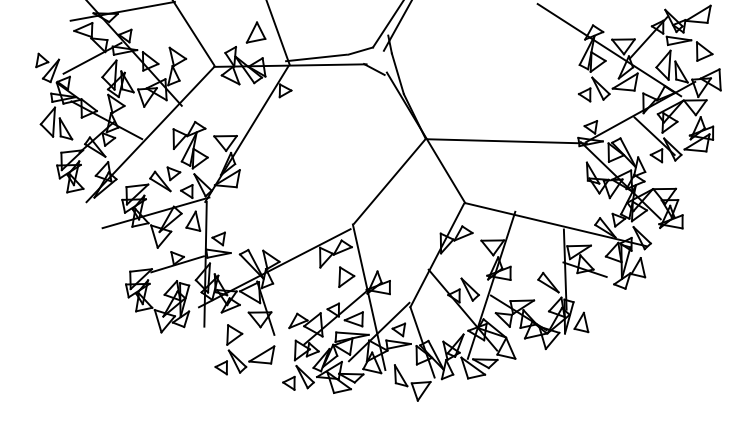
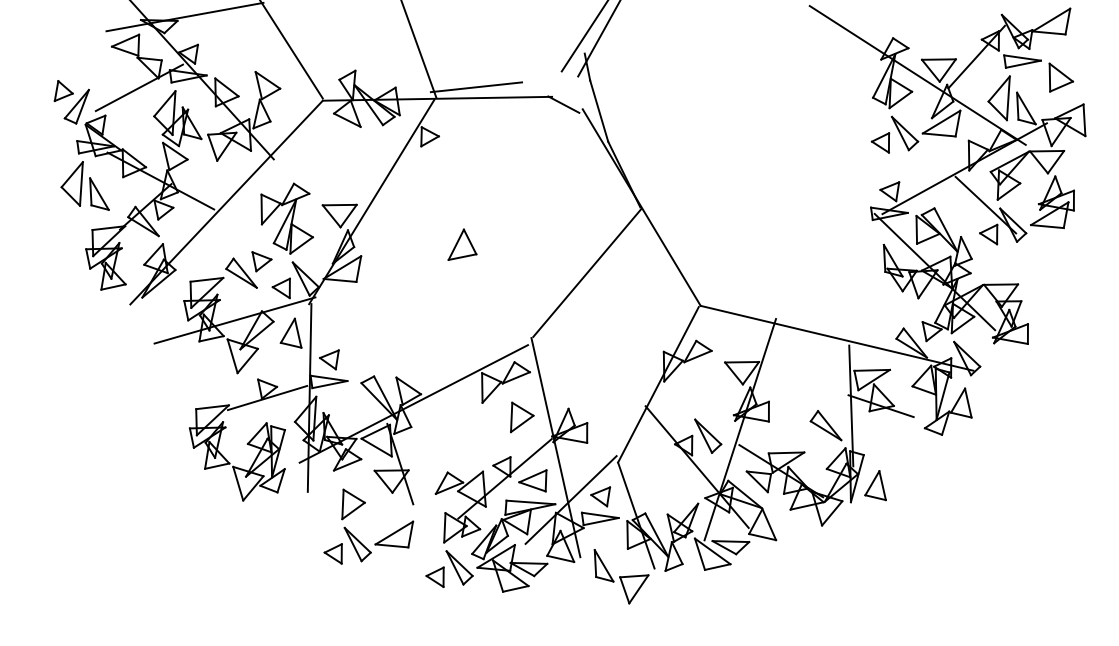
part: (255, 32) -> (461, 244), moved
line: (360, 50) -> (542, 76), removed
line: (506, 141) -> (762, 213), removed

